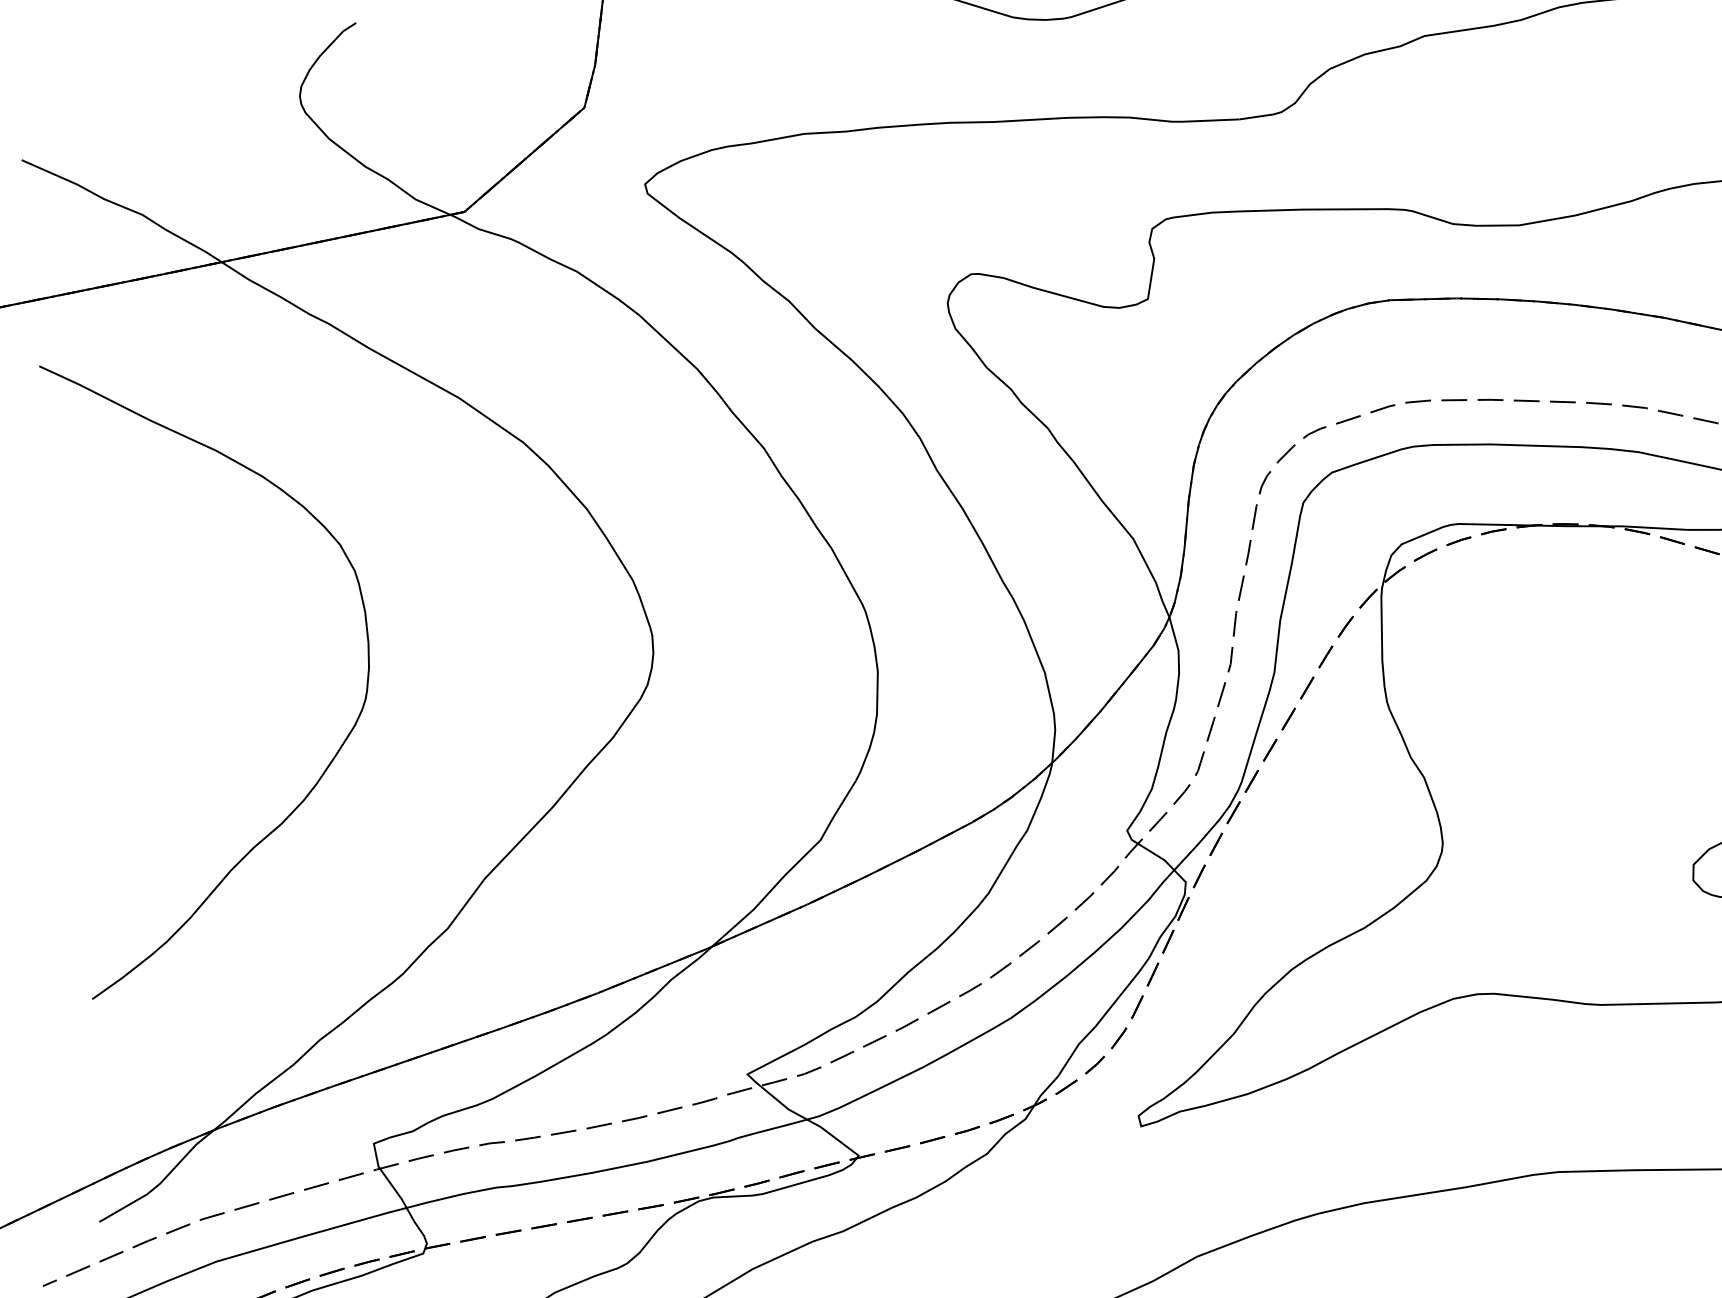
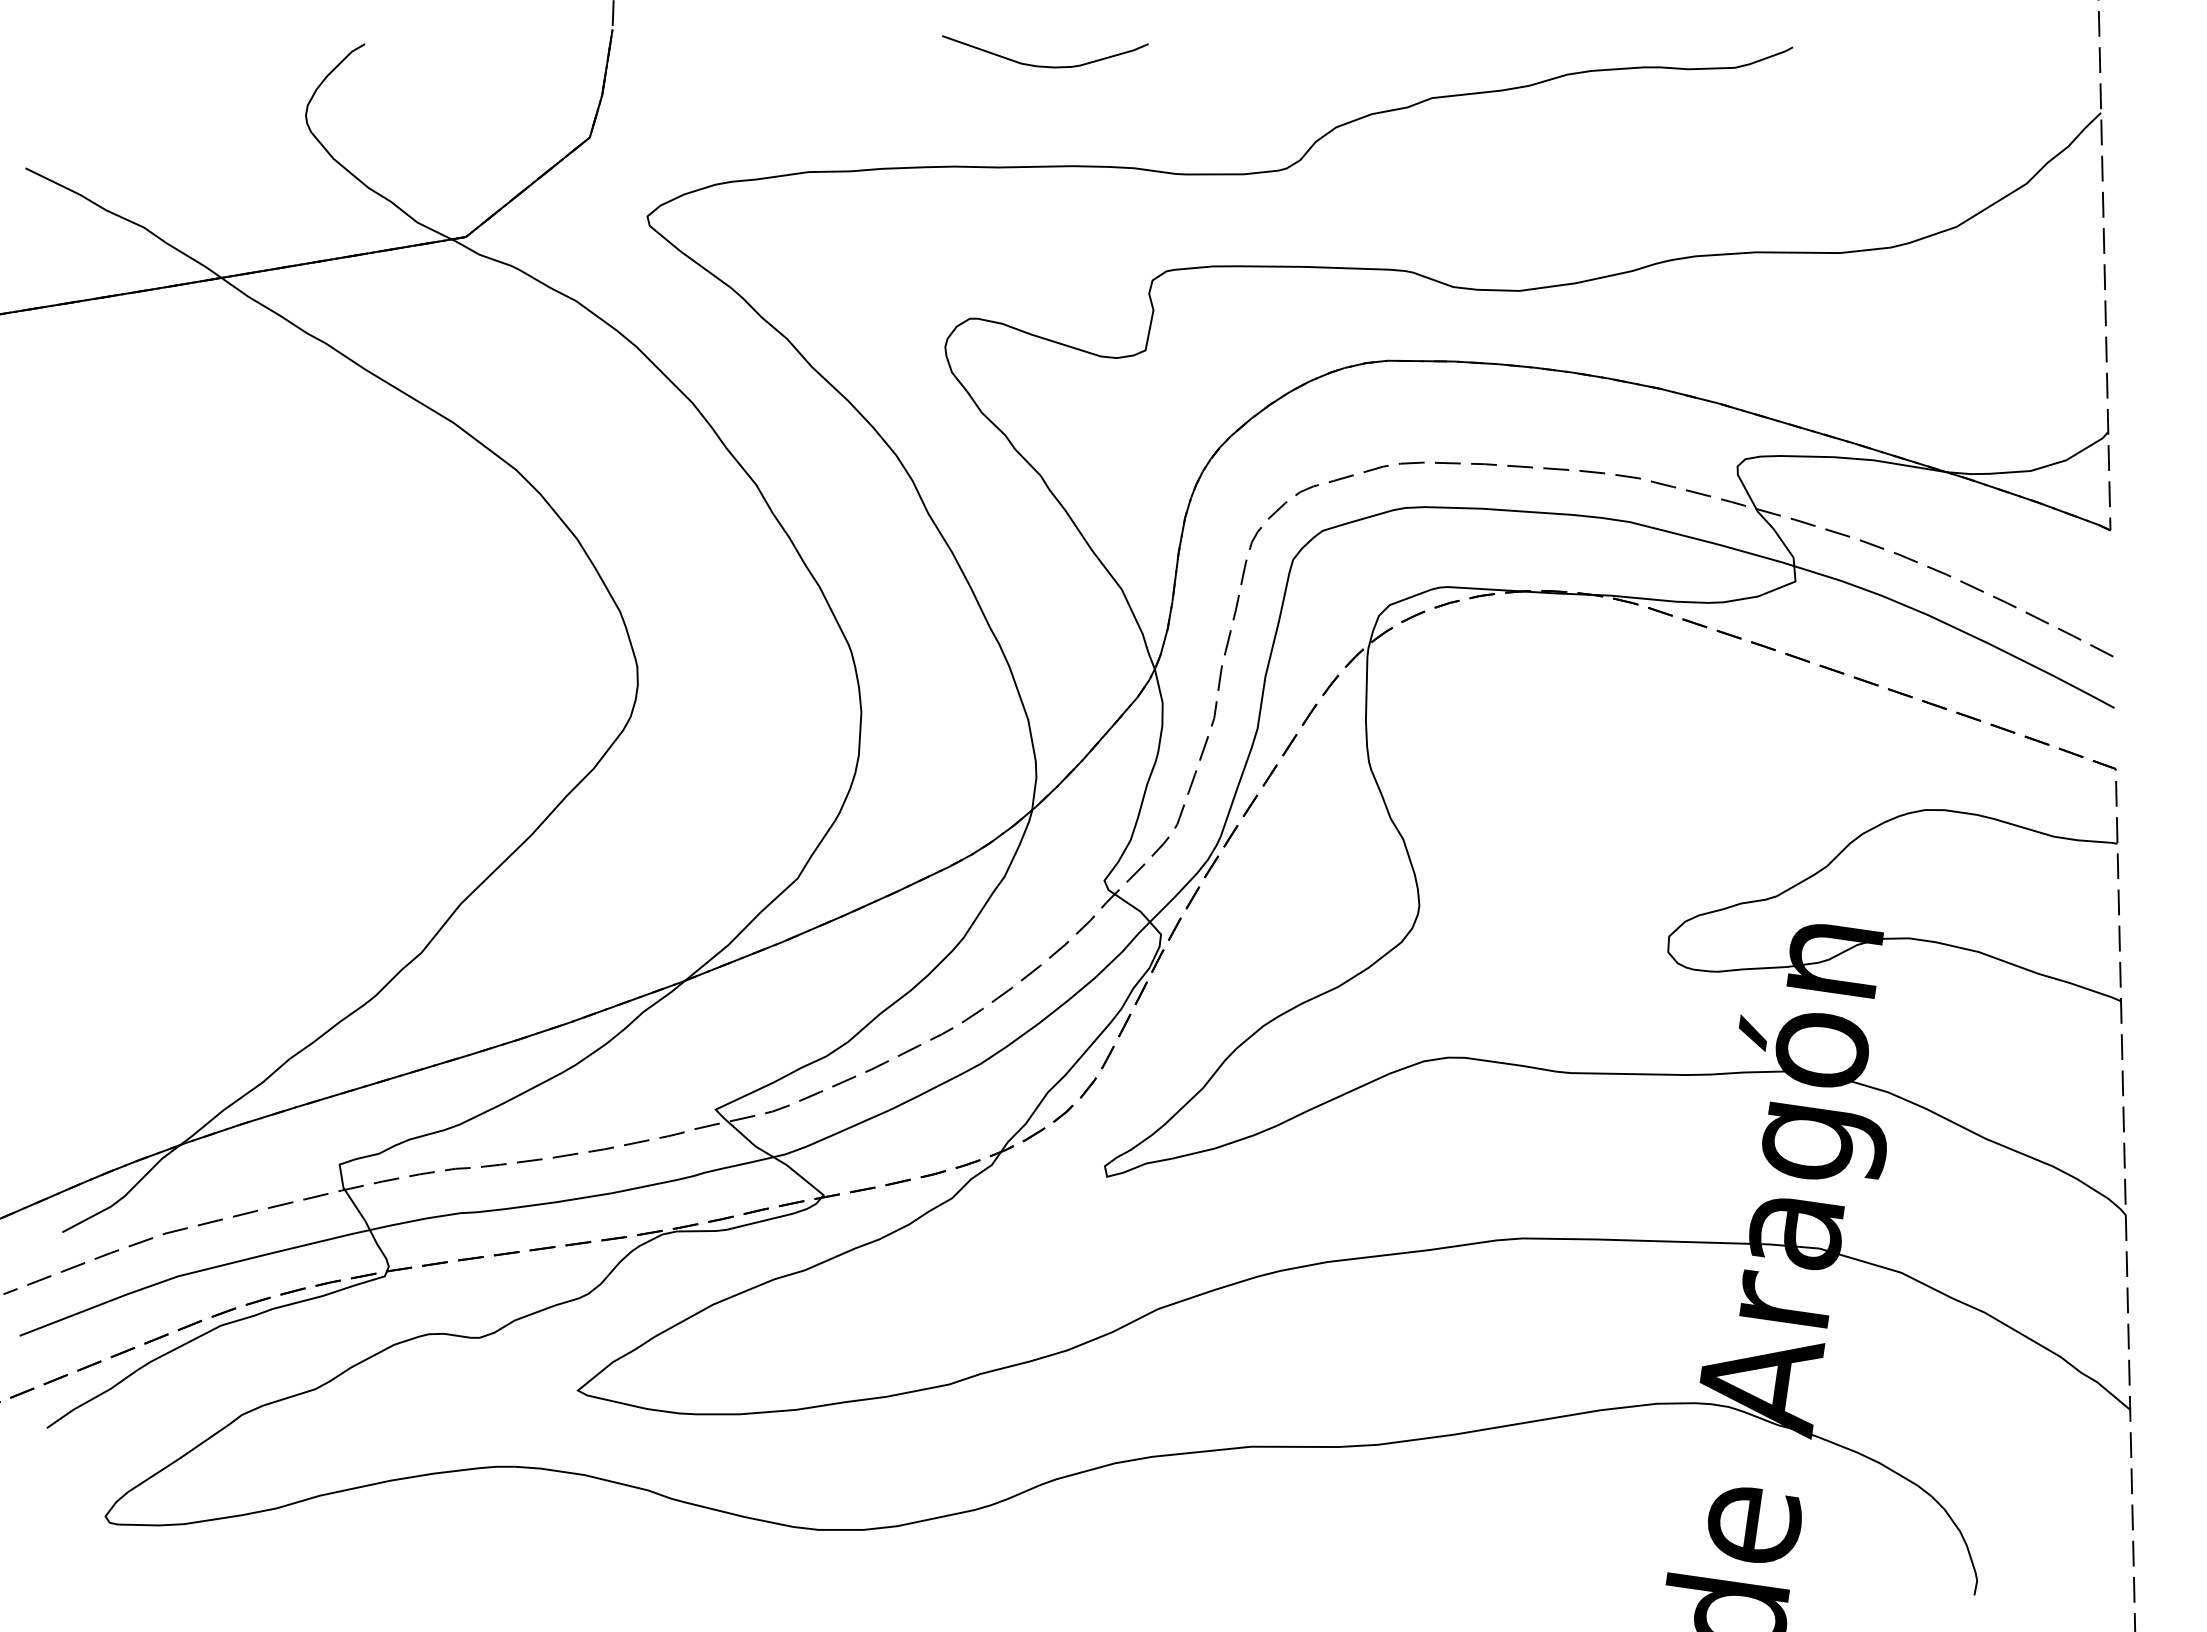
curve: (330, 761) -> (310, 781), removed

